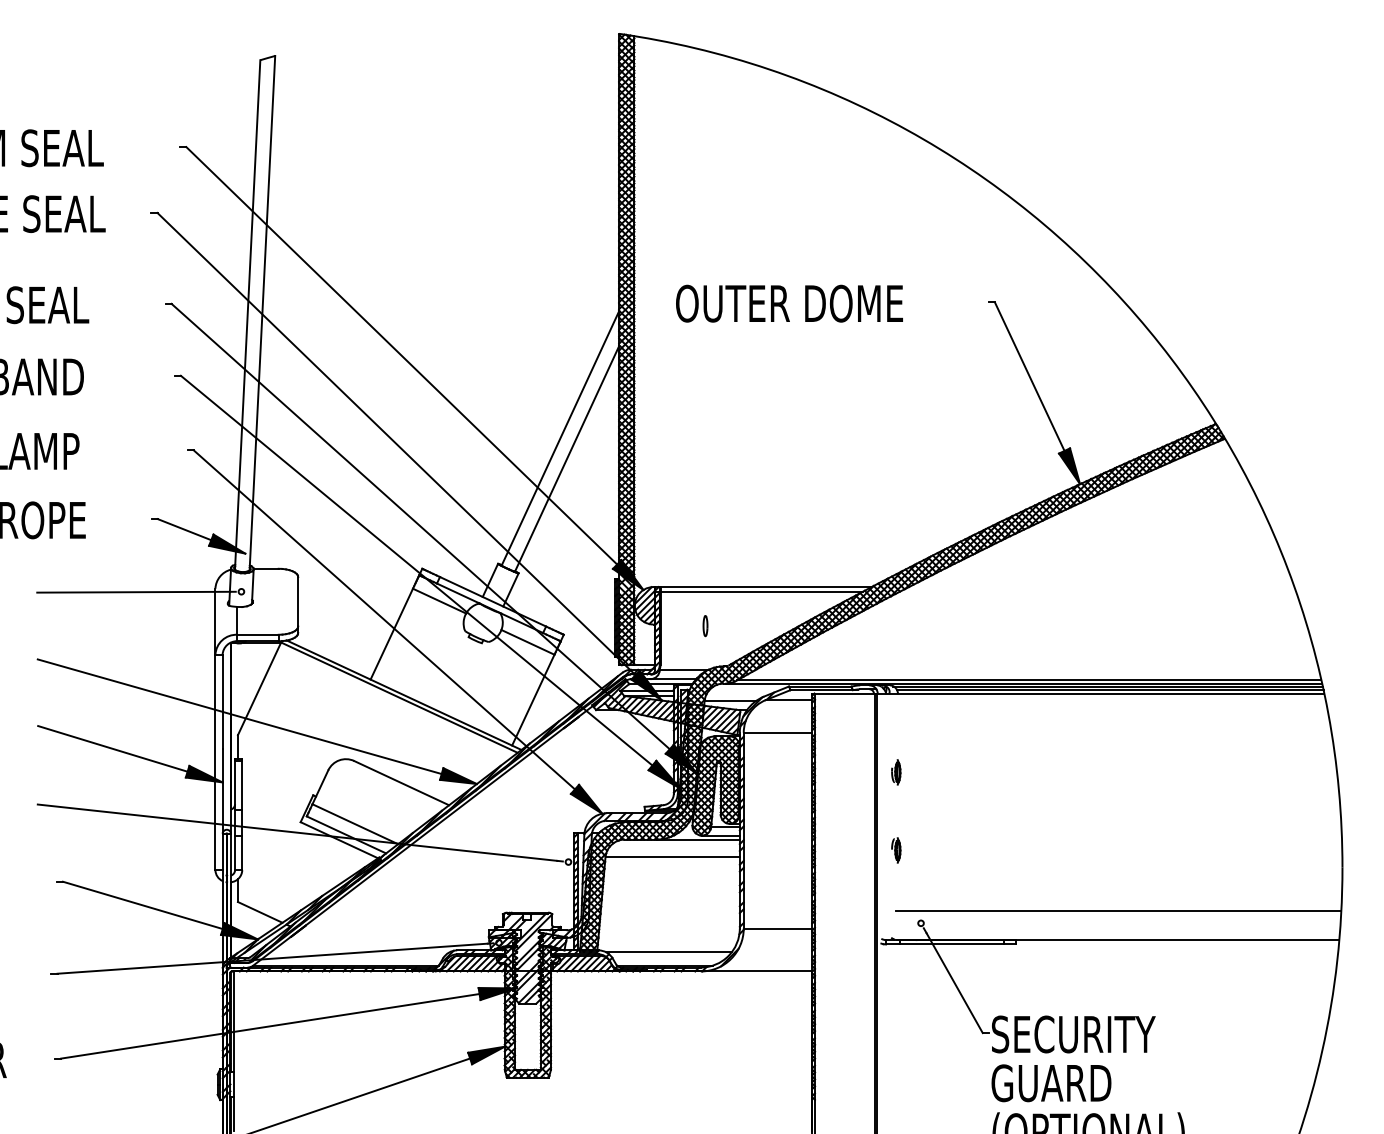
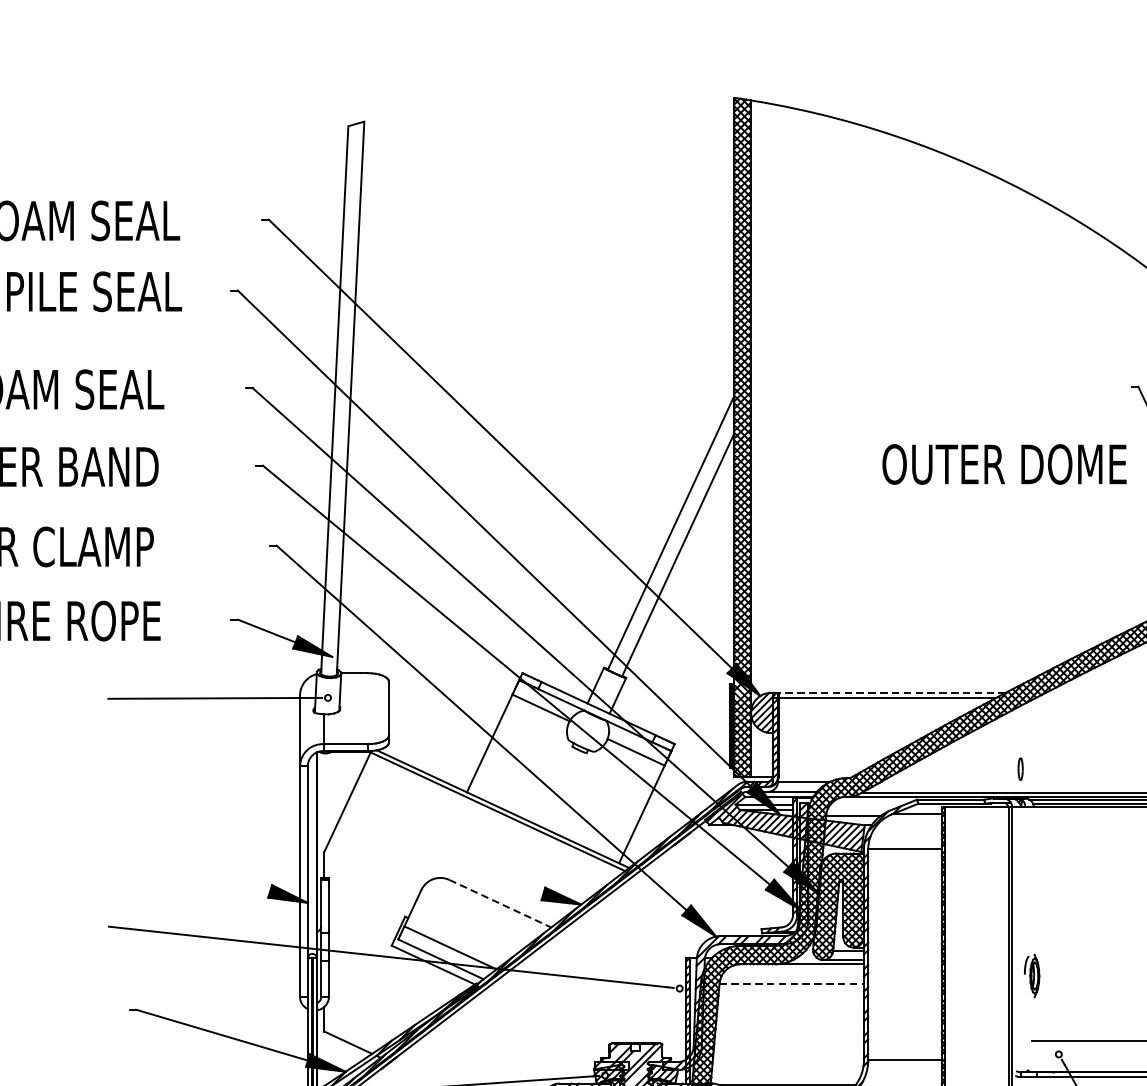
text: (789, 303) -> (1004, 464), moved
line: (766, 587) -> (892, 693), solid -> dashed
part: (705, 626) -> (1020, 769), moved
line: (239, 716) -> (325, 832), removed
line: (112, 748) -> (189, 866), removed
part: (896, 772) -> (1032, 892), removed
line: (402, 783) -> (501, 904), solid -> dashed
part: (896, 850) -> (1032, 976), size x1.6
line: (673, 857) -> (792, 983), solid -> dashed

